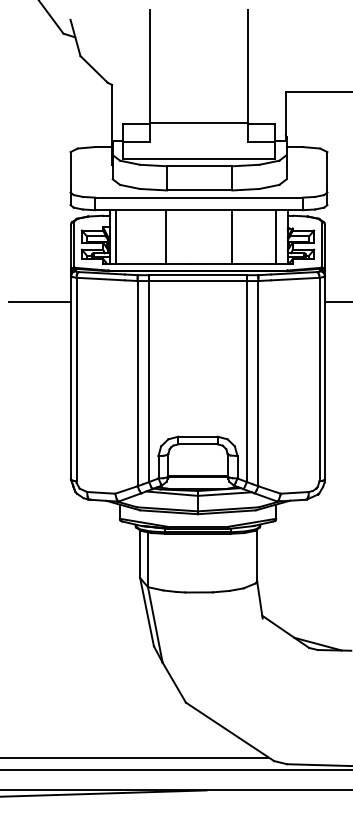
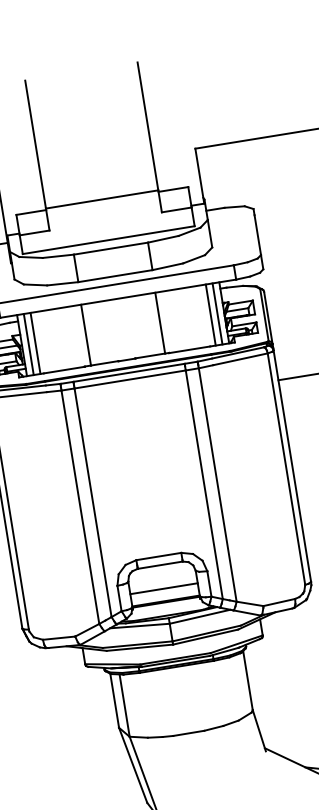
line: (121, 236) -> (34, 342), added
line: (281, 236) -> (216, 313), added
line: (197, 465) -> (163, 589), added

